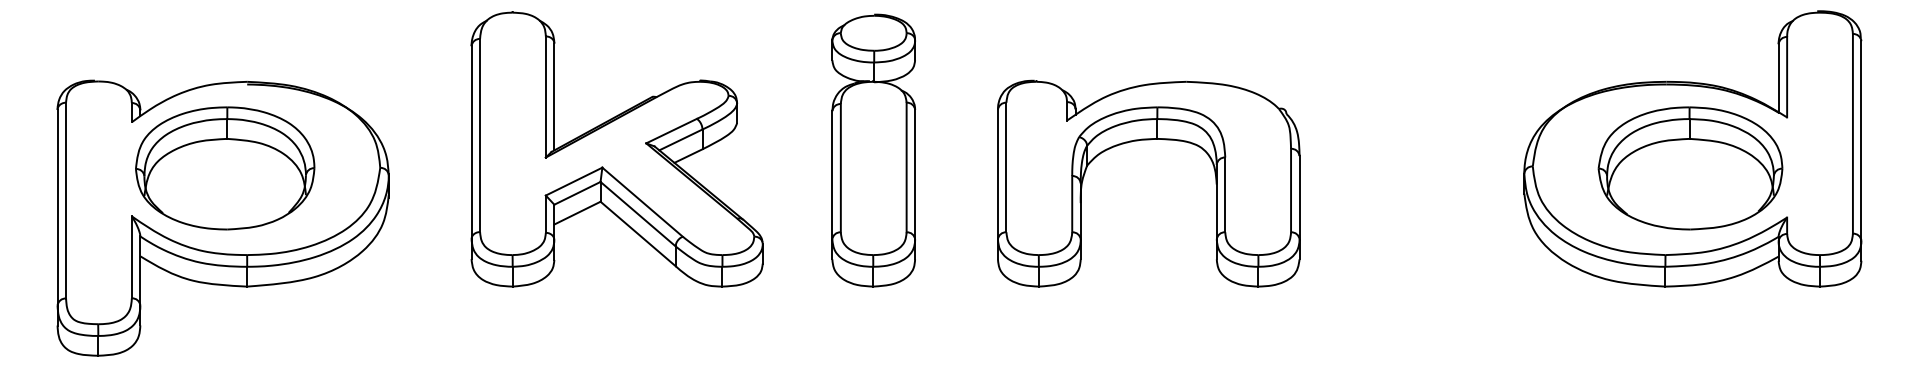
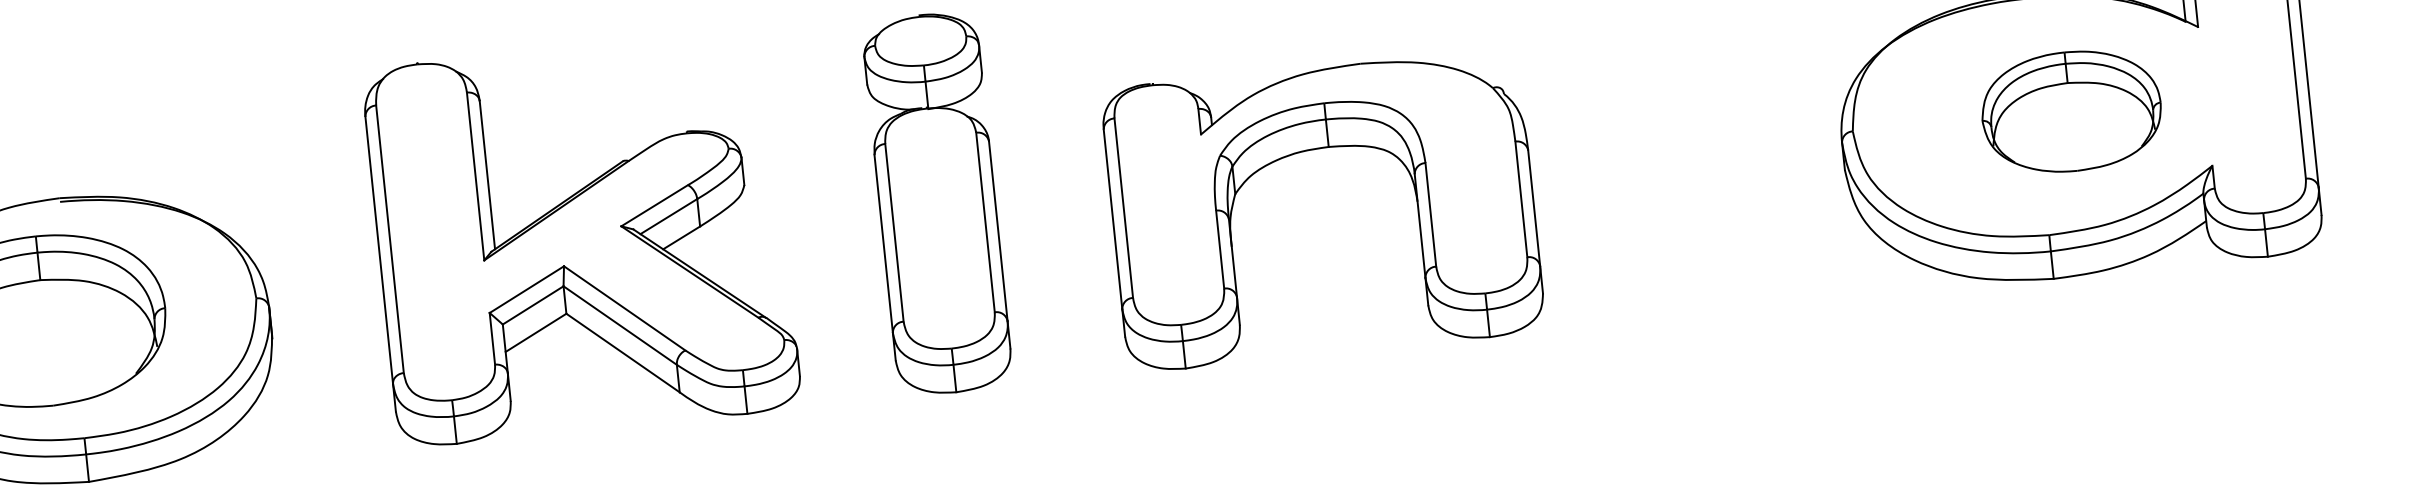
part: (1690, 168) -> (2071, 111), size x0.7

